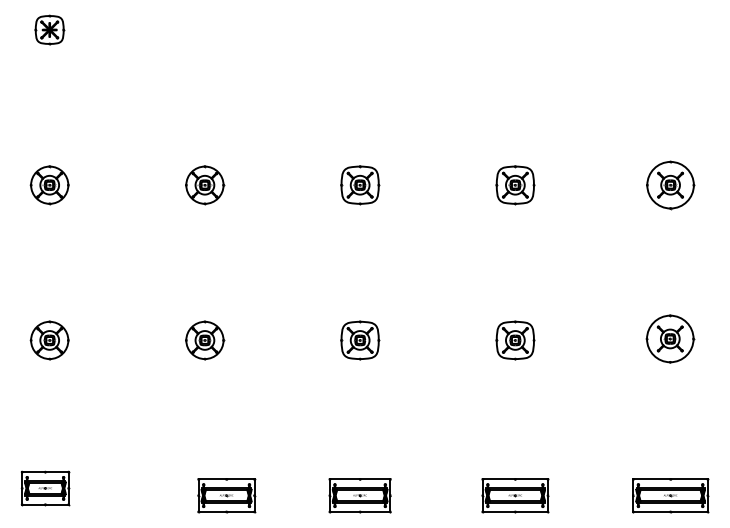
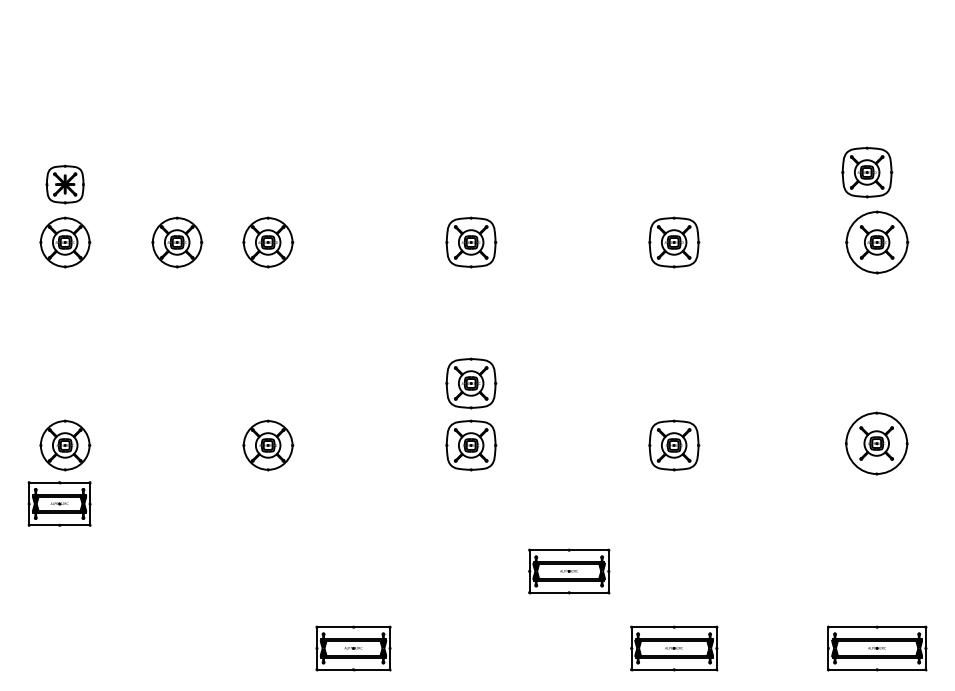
part: (49, 30) -> (64, 184), moved
part: (663, 131) -> (867, 172), added
part: (135, 185) -> (177, 242), added
part: (360, 293) -> (471, 383), added
part: (45, 488) -> (59, 503), moved
part: (226, 495) -> (353, 648), moved
part: (360, 495) -> (569, 571), moved

